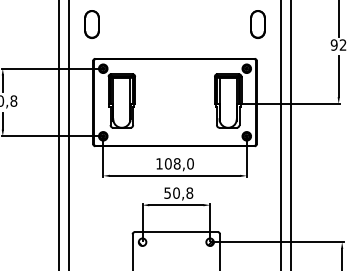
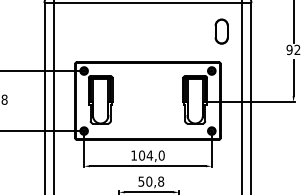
part: (91, 24) -> (73, 31), removed
text: (176, 163) -> (149, 155), 108,0 -> 104,0

